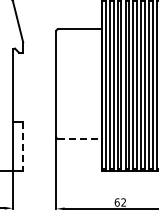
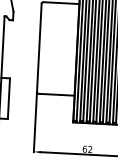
line: (80, 139) -> (57, 95), dashed -> solid
line: (23, 147) -> (9, 99), dashed -> solid

